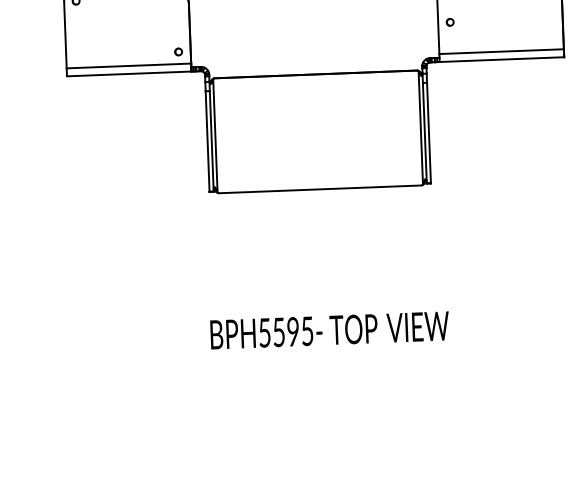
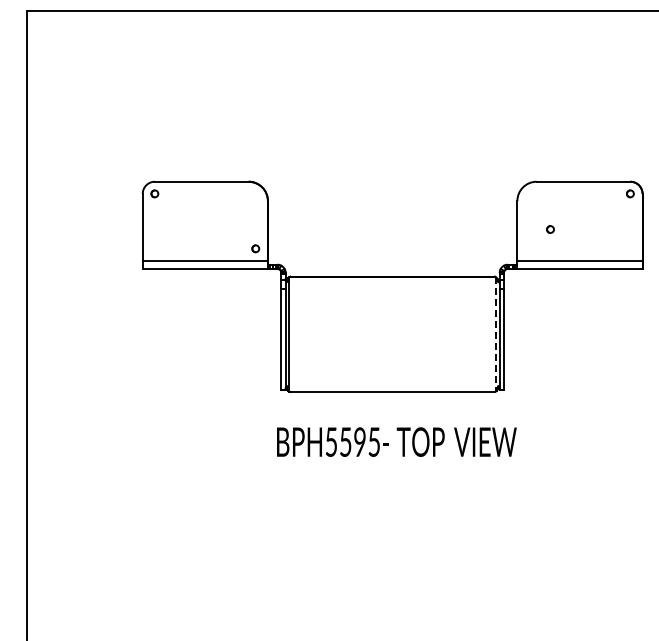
part: (450, 22) -> (550, 229), moved
line: (420, 128) -> (495, 334), solid -> dashed
text: (329, 329) -> (396, 441), moved

